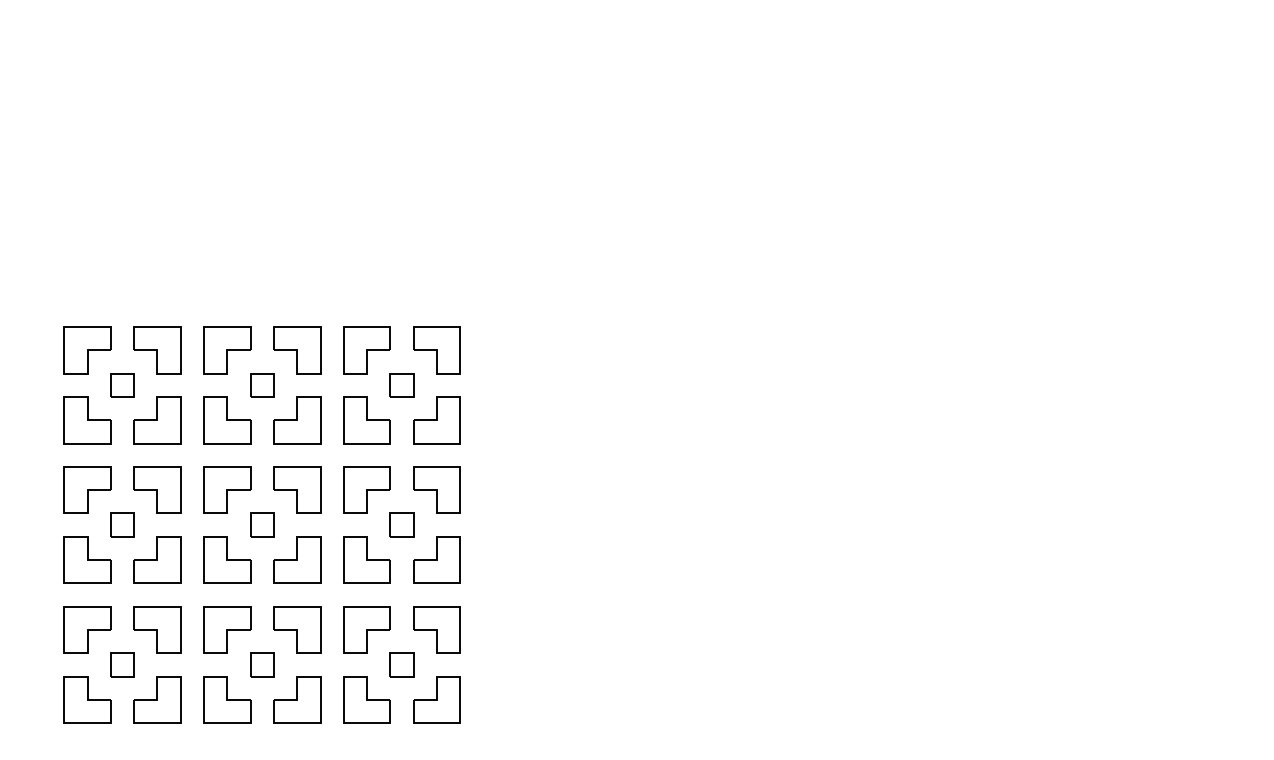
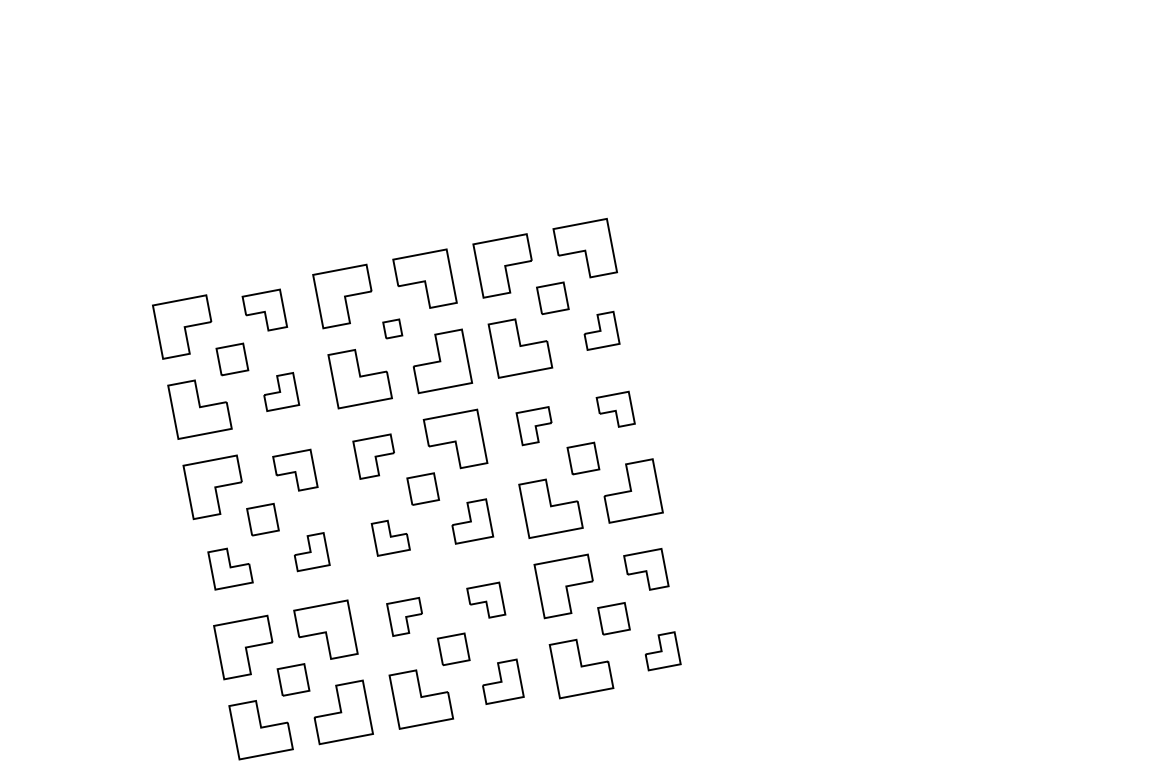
part: (157, 350) -> (264, 311), size x0.7
part: (262, 385) -> (392, 329), size x0.6
part: (157, 420) -> (280, 392), size x0.6
part: (436, 420) -> (599, 331), size x0.6
part: (157, 489) -> (295, 471), size x0.7
part: (227, 489) -> (375, 455), size x0.7
part: (366, 489) -> (534, 425), size x0.6
part: (436, 489) -> (615, 410), size x0.6
part: (87, 559) -> (230, 566), size x0.7
part: (157, 559) -> (310, 551), size x0.6
part: (227, 559) -> (390, 536), size x0.6
part: (297, 559) -> (471, 520), size x0.7
part: (227, 629) -> (406, 616), size x0.6
part: (297, 629) -> (486, 601), size x0.6
part: (436, 629) -> (645, 570), size x0.7
part: (297, 699) -> (501, 681), size x0.7
part: (436, 699) -> (660, 650), size x0.6

